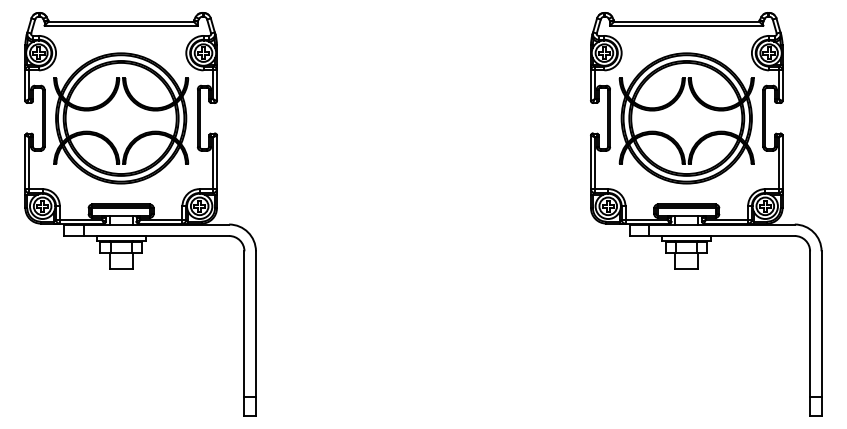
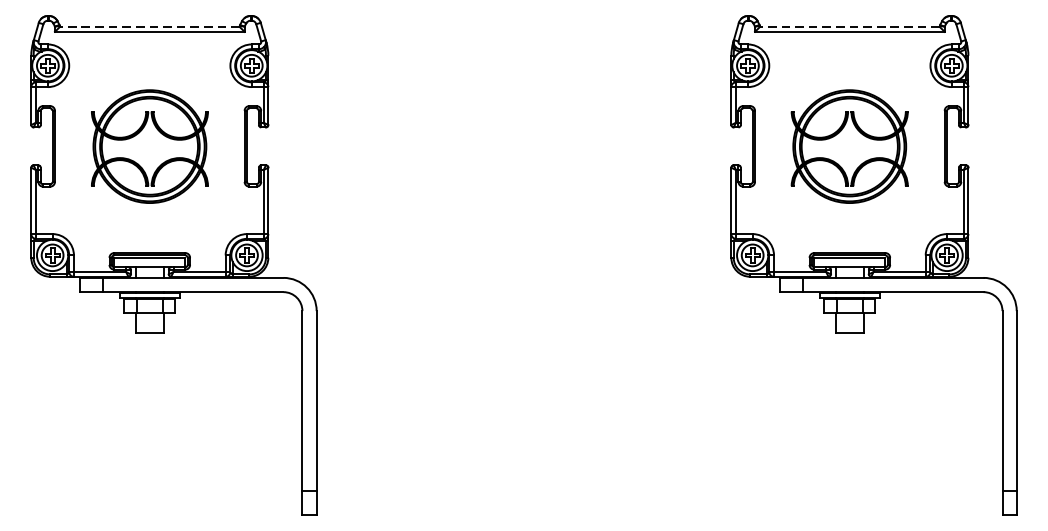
line: (121, 21) -> (150, 26), solid -> dashed
line: (686, 21) -> (849, 26), solid -> dashed
part: (121, 118) -> (150, 146), size x0.7
part: (686, 118) -> (849, 146), size x0.7

